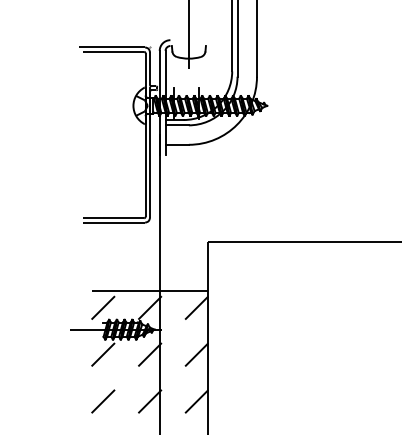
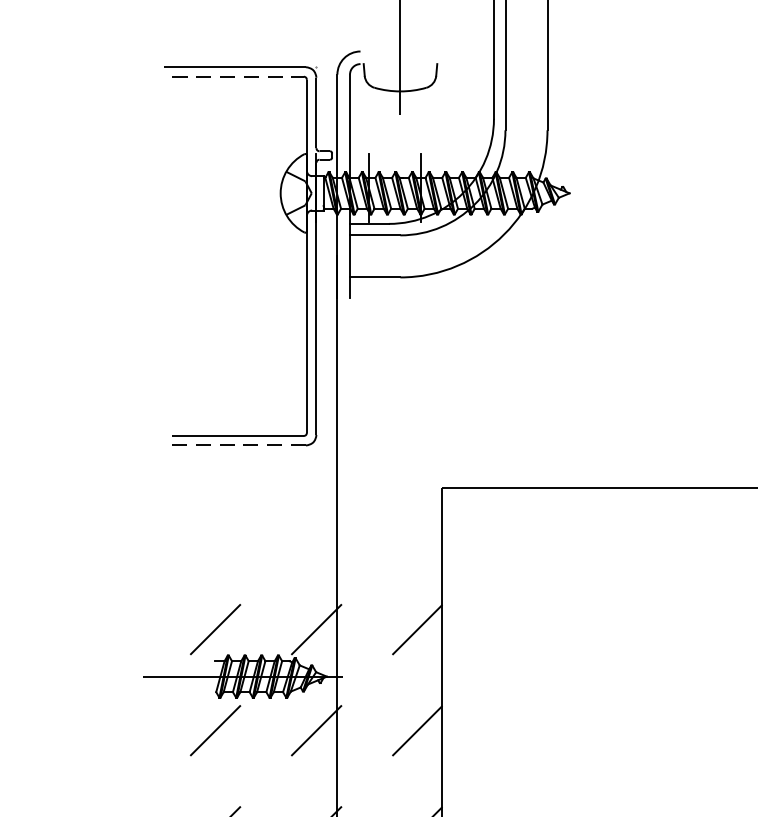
line: (114, 51) -> (239, 75), solid -> dashed
line: (114, 222) -> (239, 445), solid -> dashed
line: (149, 290) -> (315, 592), removed

